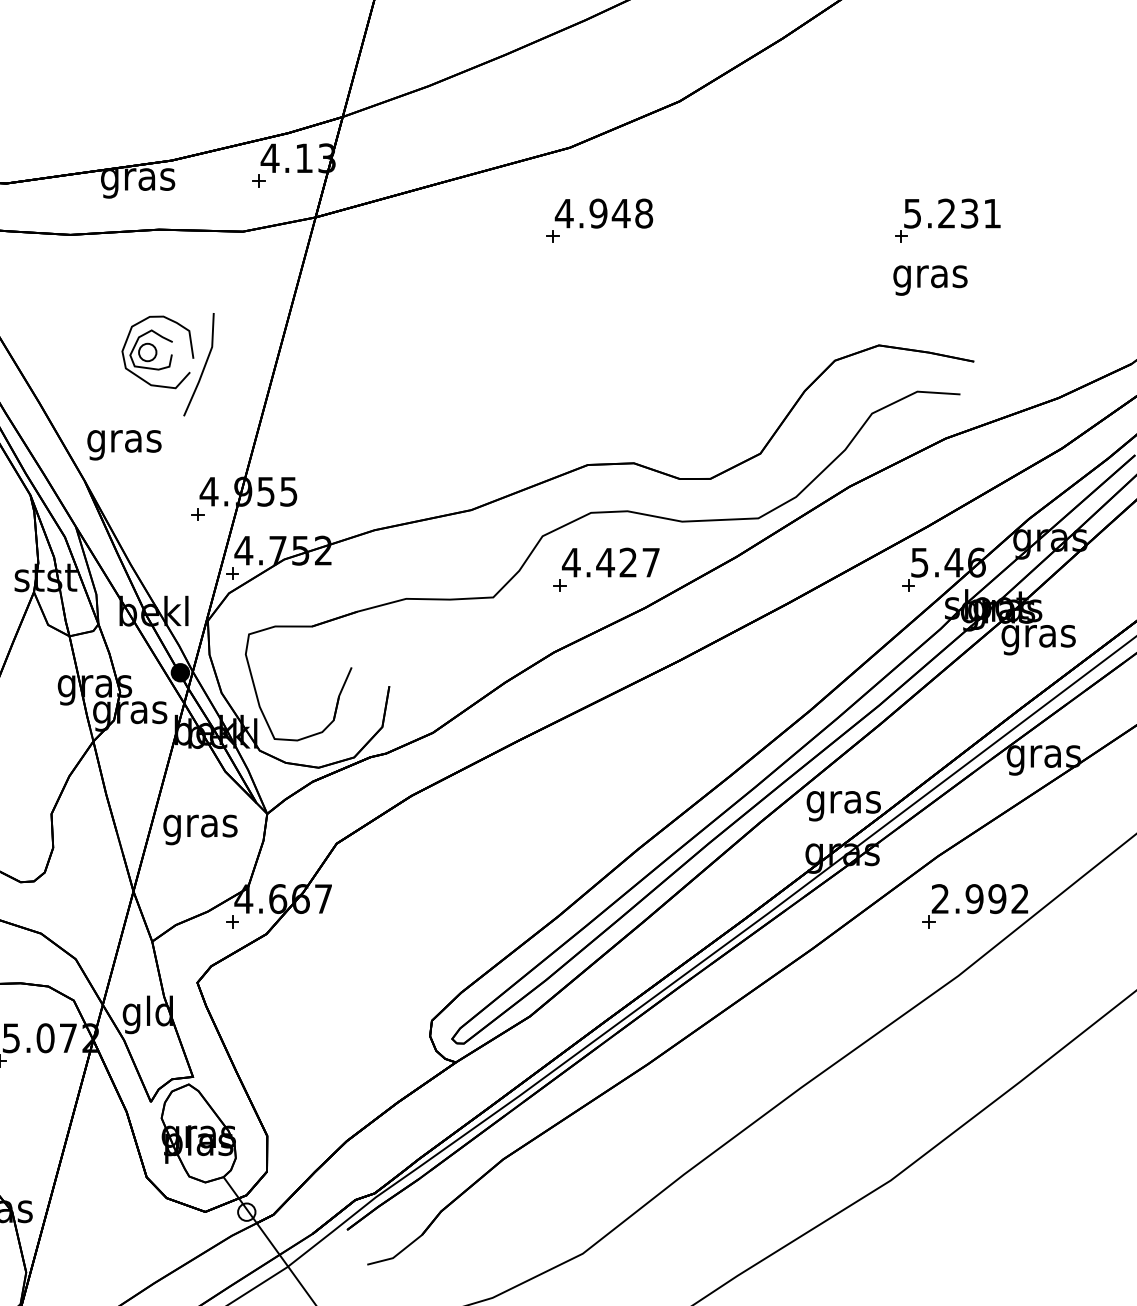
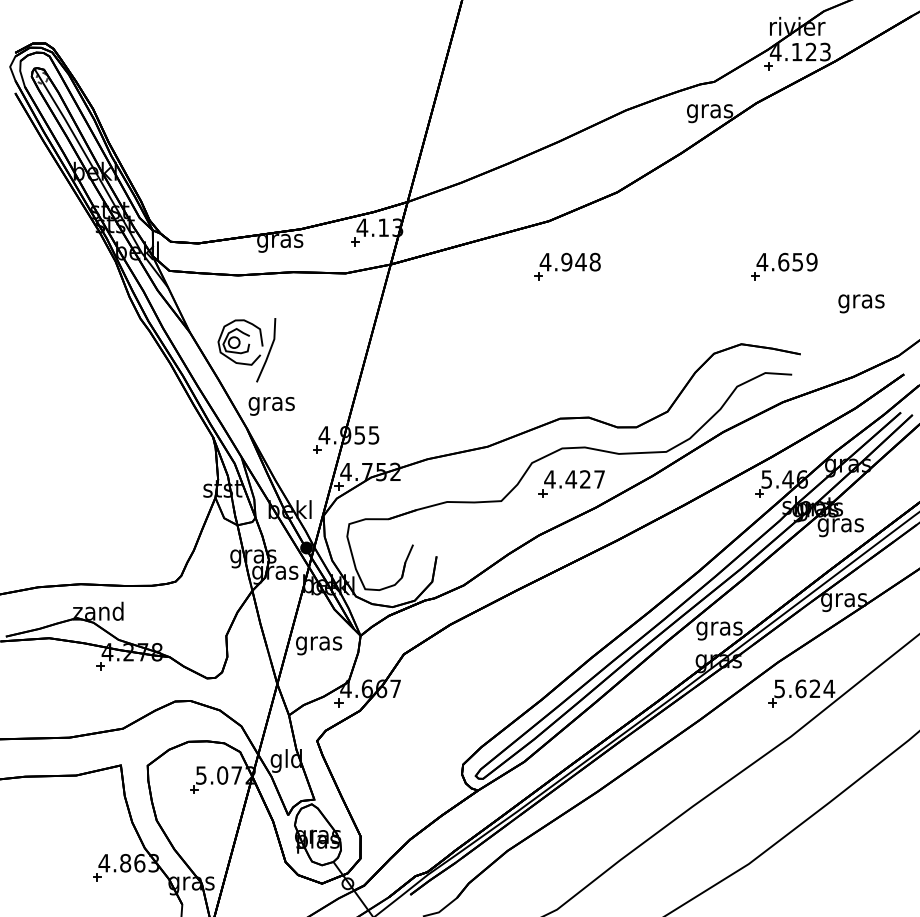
text: (951, 212) -> (786, 261), 5.231 -> 4.659
text: (930, 279) -> (861, 303), moved
part: (167, 365) -> (246, 350), moved
text: (980, 898) -> (804, 688), 2.992 -> 5.624

